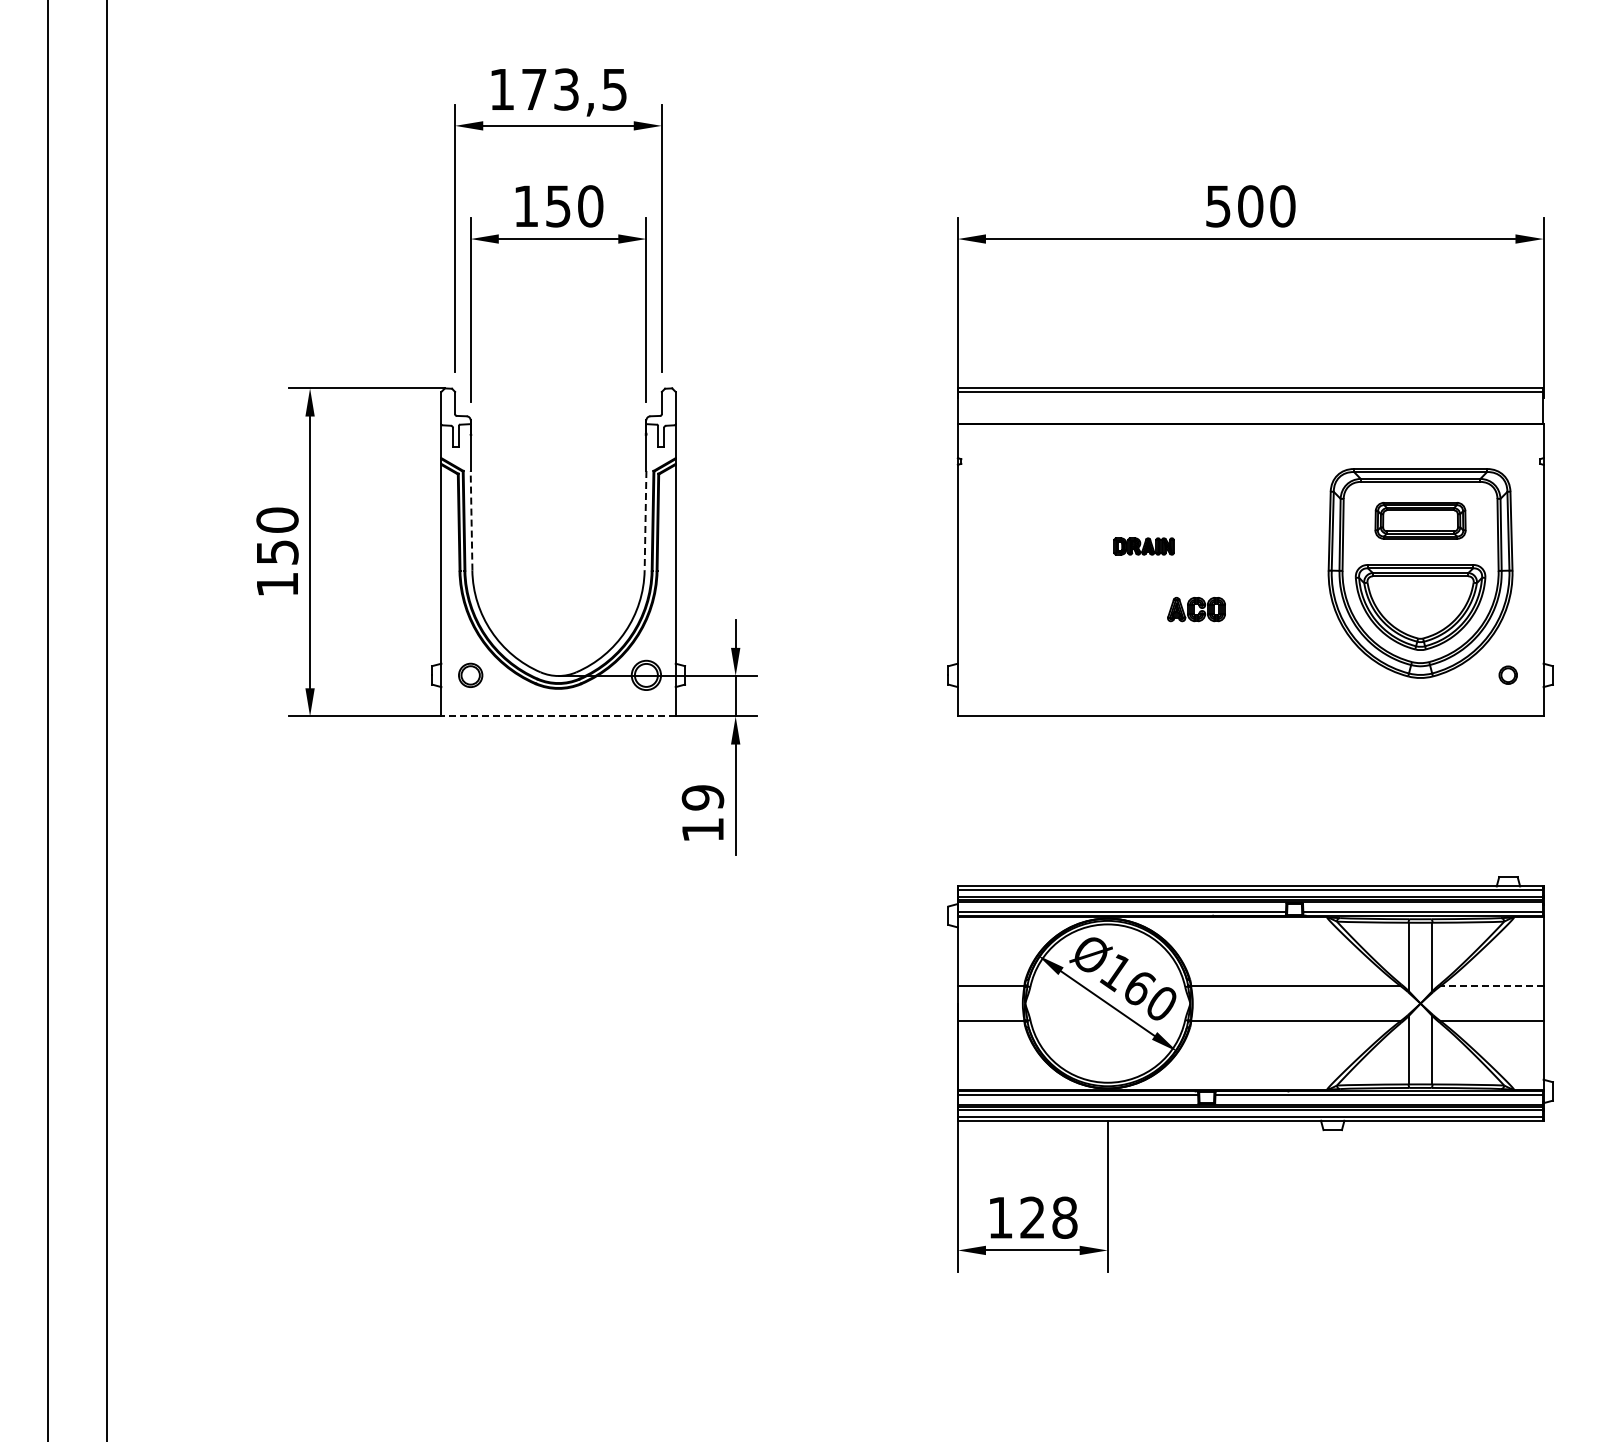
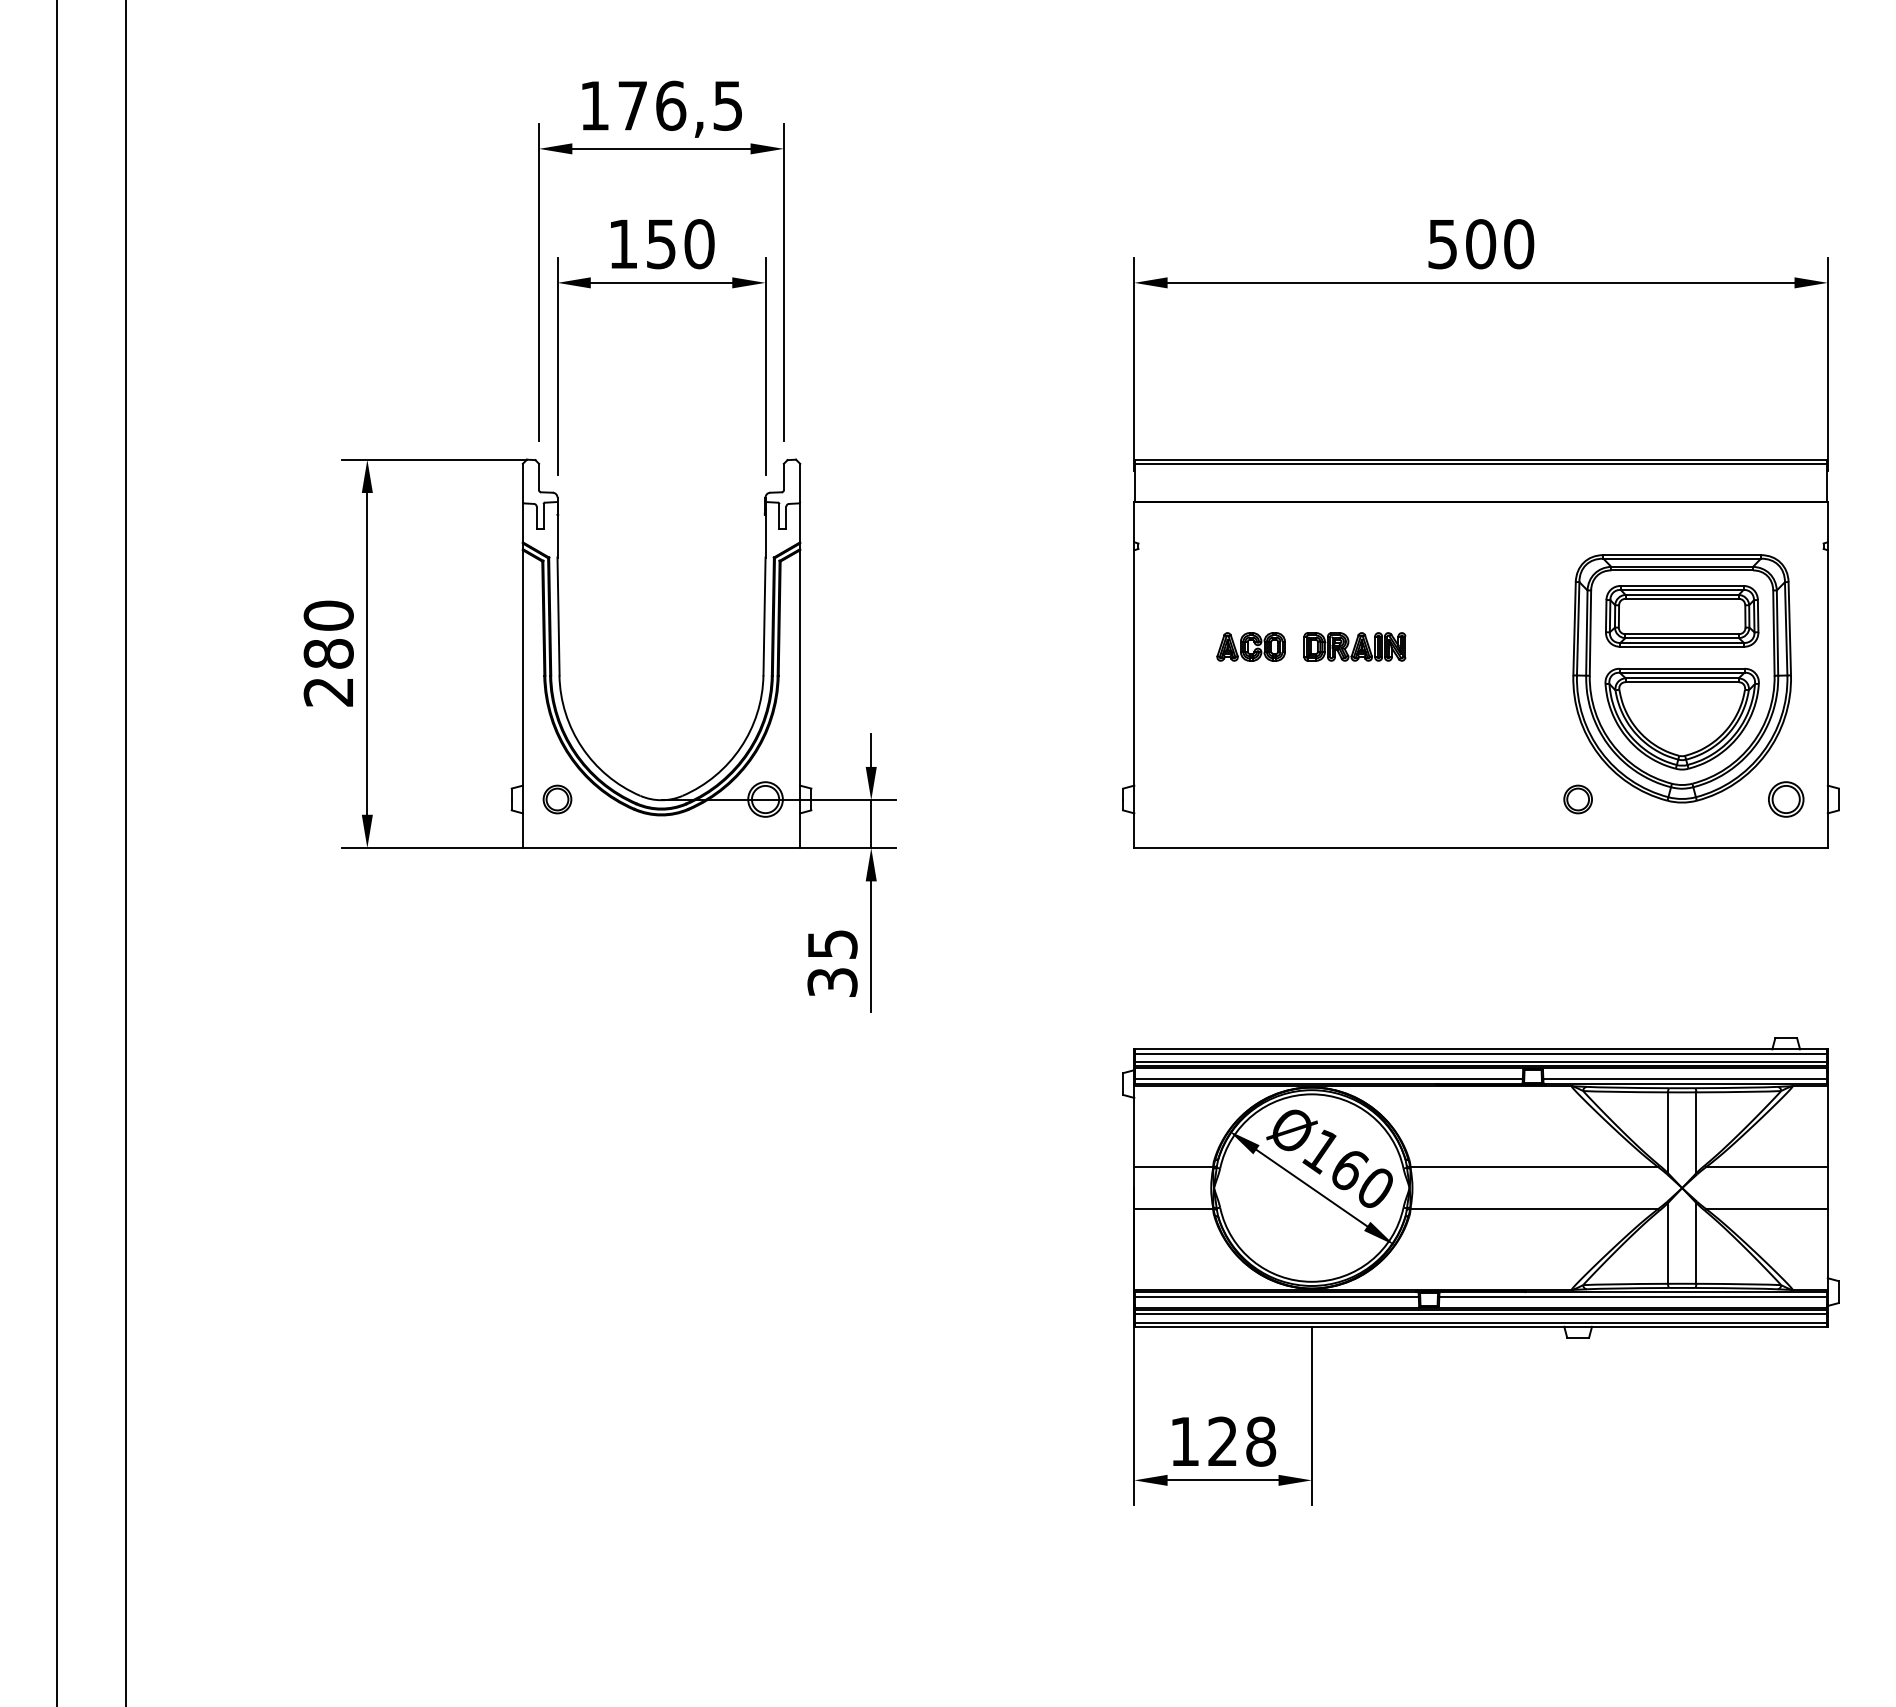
text: (566, 89) -> (670, 105), 173,5 -> 176,5
line: (471, 520) -> (558, 616), dashed -> solid
line: (645, 520) -> (764, 616), dashed -> solid
part: (1420, 520) -> (1682, 616), size x1.43
part: (1143, 546) -> (1354, 646), size x1.43
text: (277, 567) -> (328, 671), 150 -> 280
part: (1196, 609) -> (1251, 646), moved
part: (1332, 674) -> (1577, 798), added
part: (1507, 674) -> (1785, 798), size x1.67
line: (558, 716) -> (661, 848), dashed -> solid
text: (702, 813) -> (831, 963), 19 -> 35
line: (1491, 985) -> (1766, 1166), dashed -> solid

